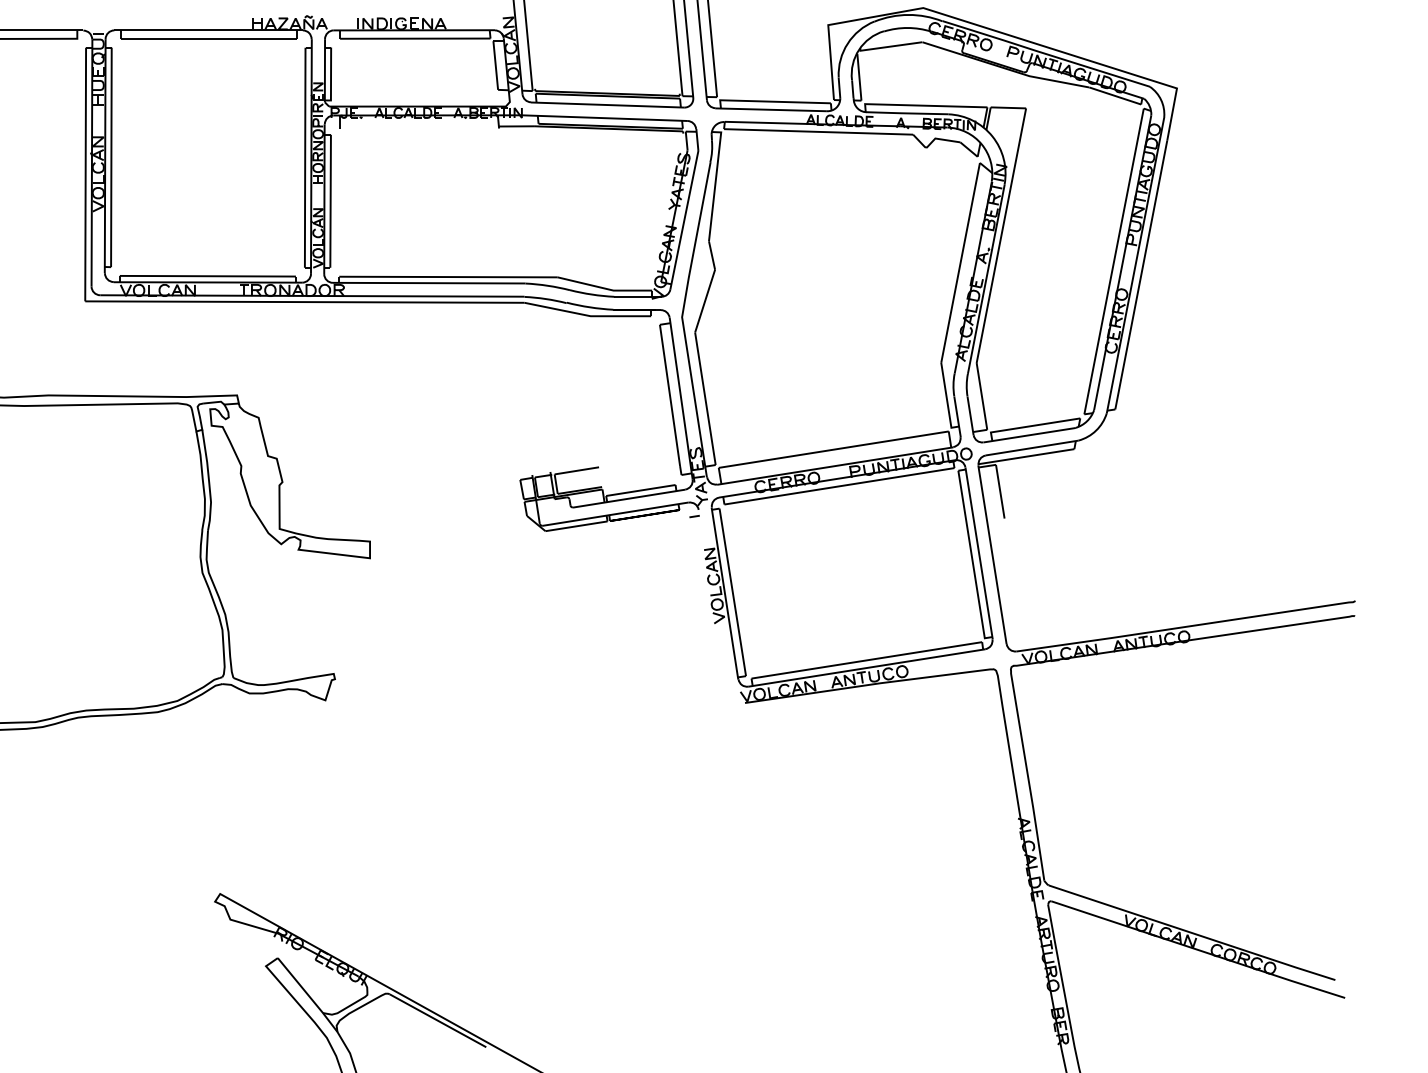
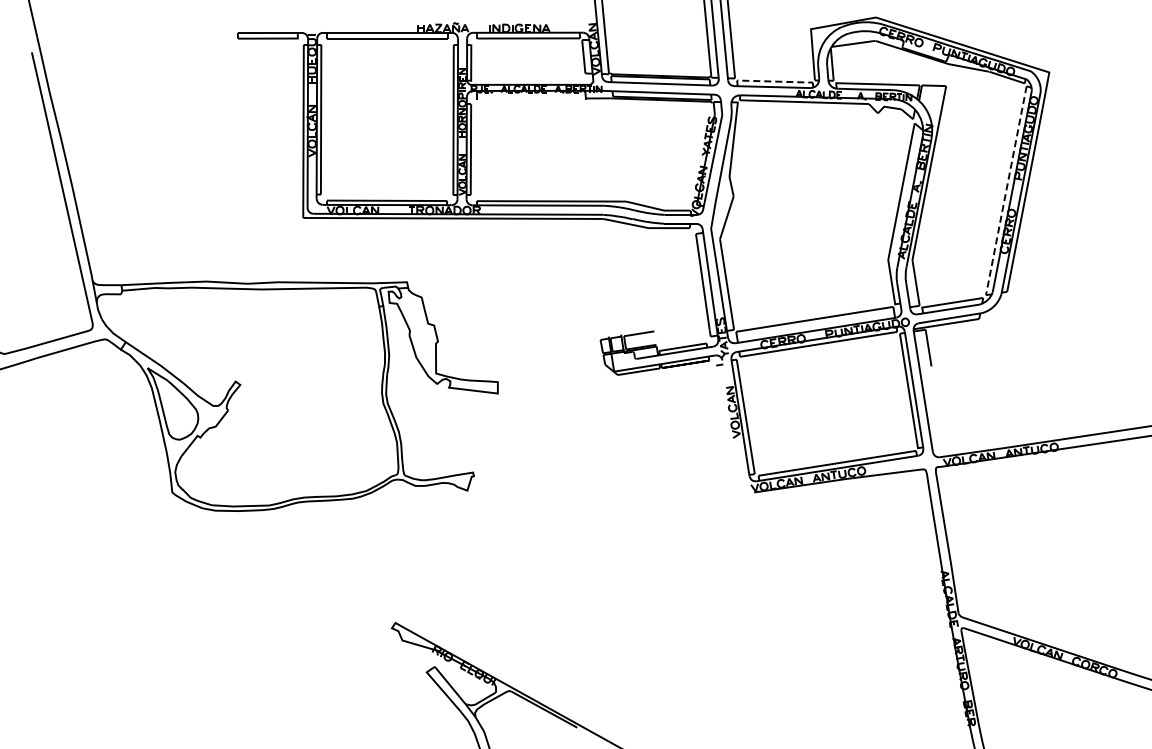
line: (771, 101) -> (772, 81), solid -> dashed
line: (1114, 262) -> (1006, 191), solid -> dashed

